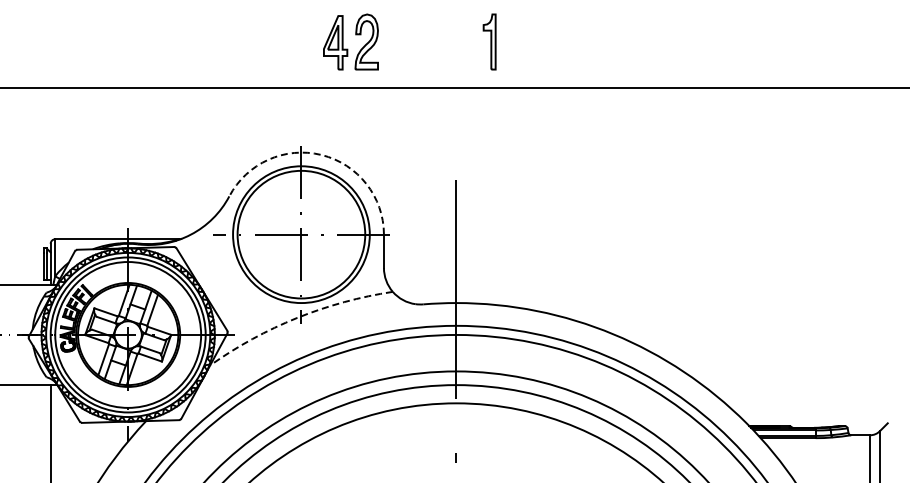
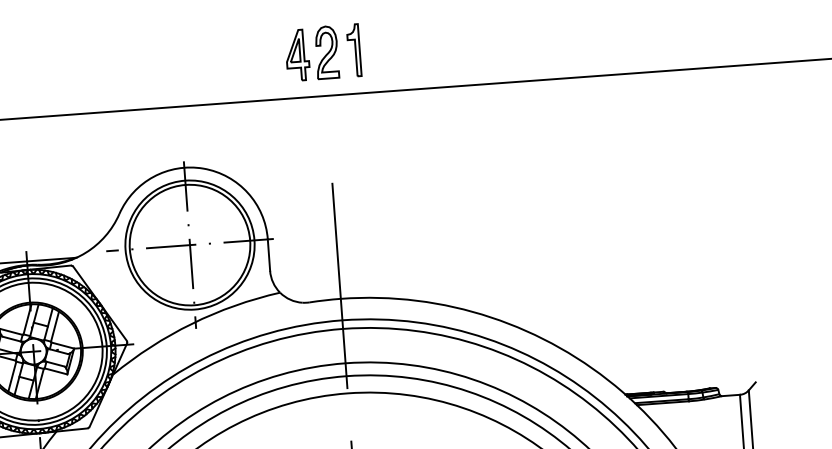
part: (343, 41) -> (304, 53), moved
arc: (321, 155) -> (203, 169), dashed -> solid
arc: (297, 317) -> (192, 323), dashed -> solid

